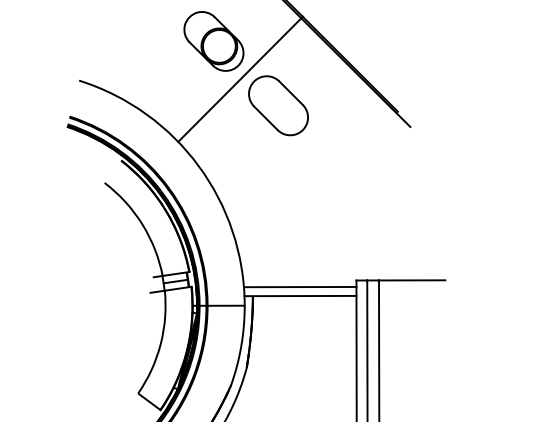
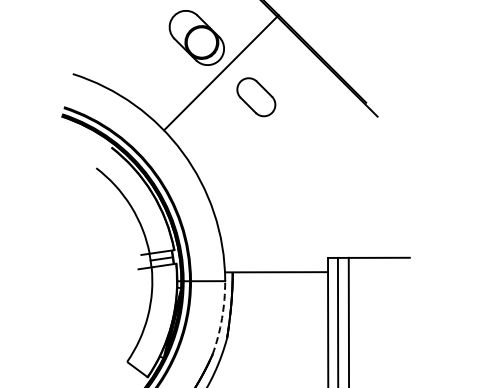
part: (278, 106) -> (256, 97), size x0.7
line: (300, 286) -> (276, 263), removed
arc: (241, 346) -> (222, 318), solid -> dashed

